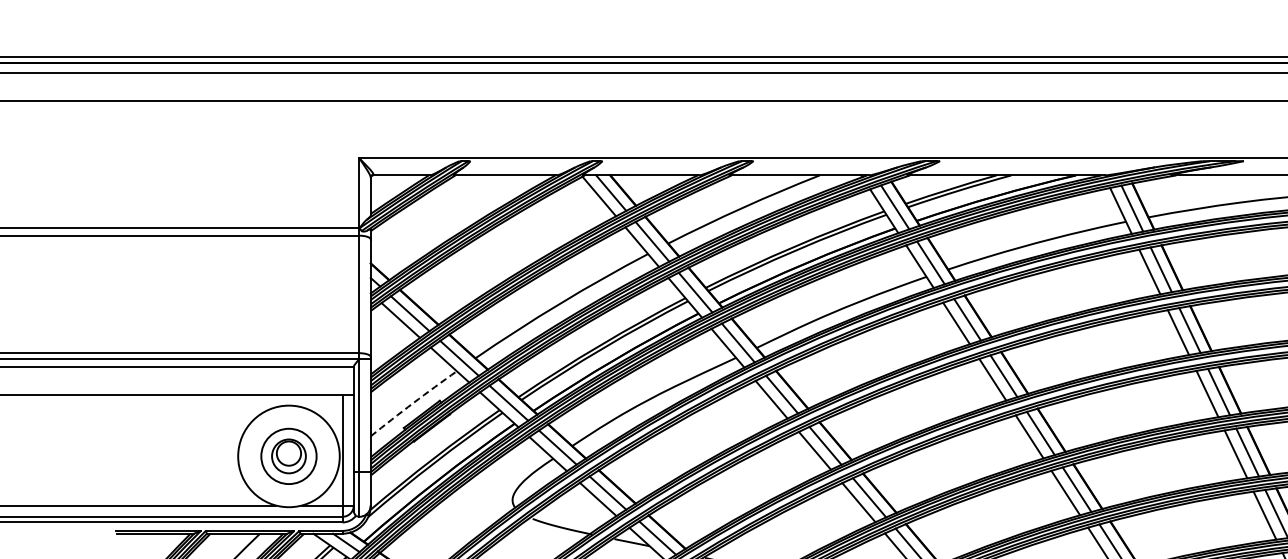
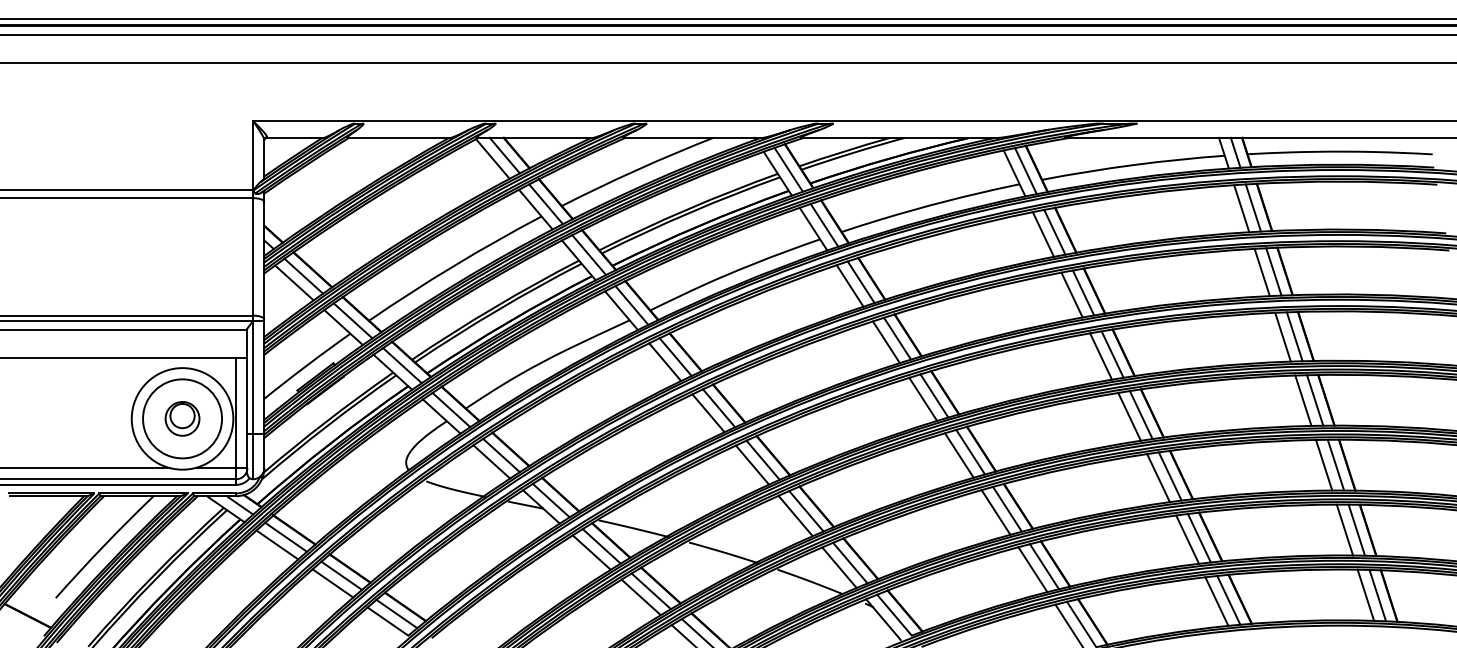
arc: (412, 403) -> (306, 365), dashed -> solid
circle: (288, 456) -> (182, 418), size x1.43

